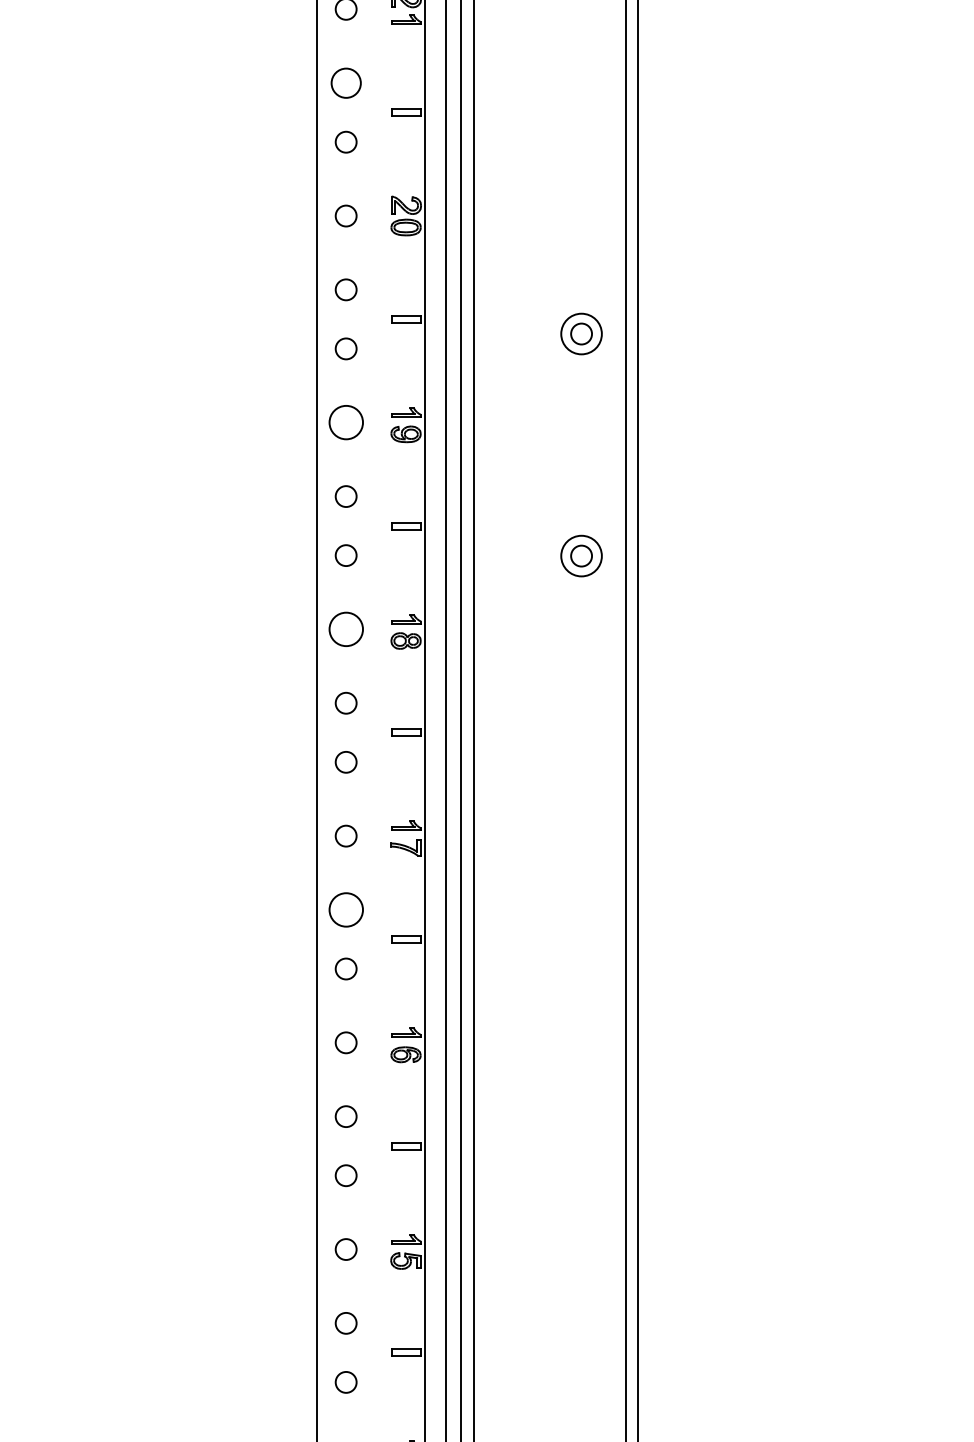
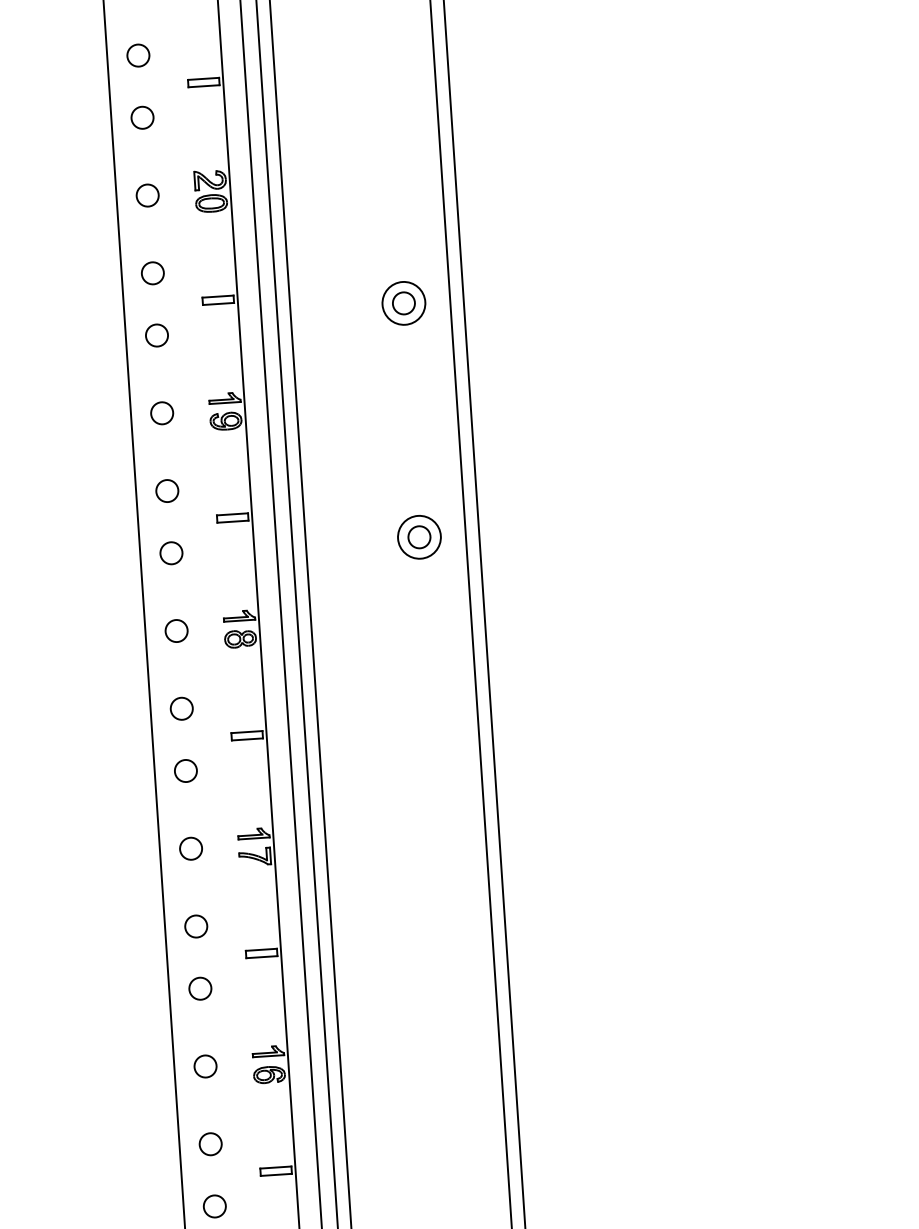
circle: (345, 82) -> (137, 54), size x0.71
circle: (345, 422) -> (161, 413), size x0.62
circle: (345, 629) -> (175, 631), size x0.62
circle: (345, 909) -> (195, 926), size x0.62

